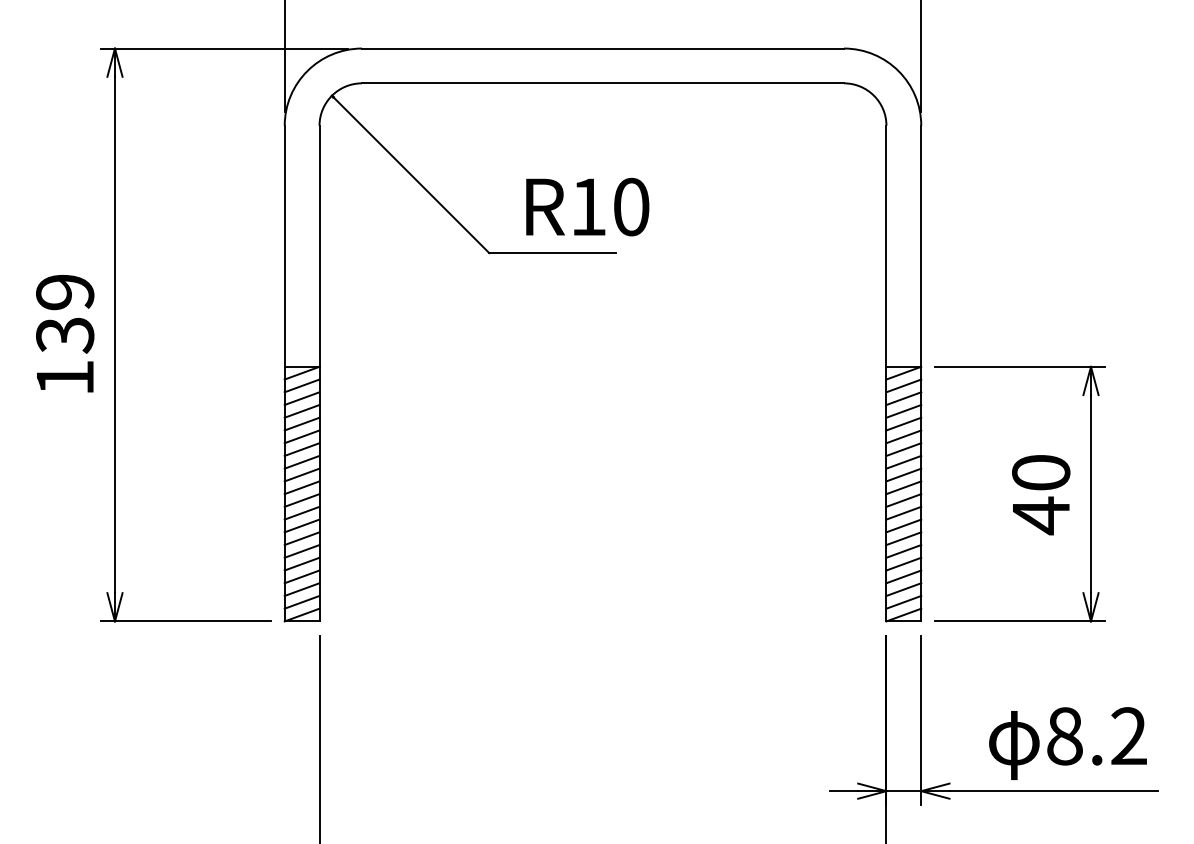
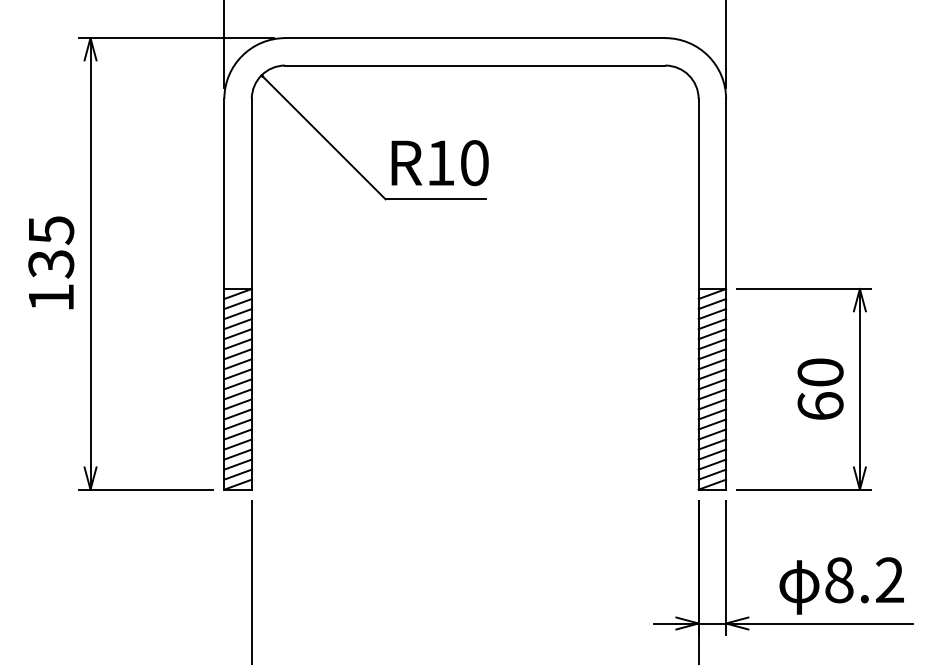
text: (586, 207) -> (439, 163), moved
text: (65, 292) -> (51, 230), 139 -> 135
text: (1041, 515) -> (820, 406), 40 -> 60

